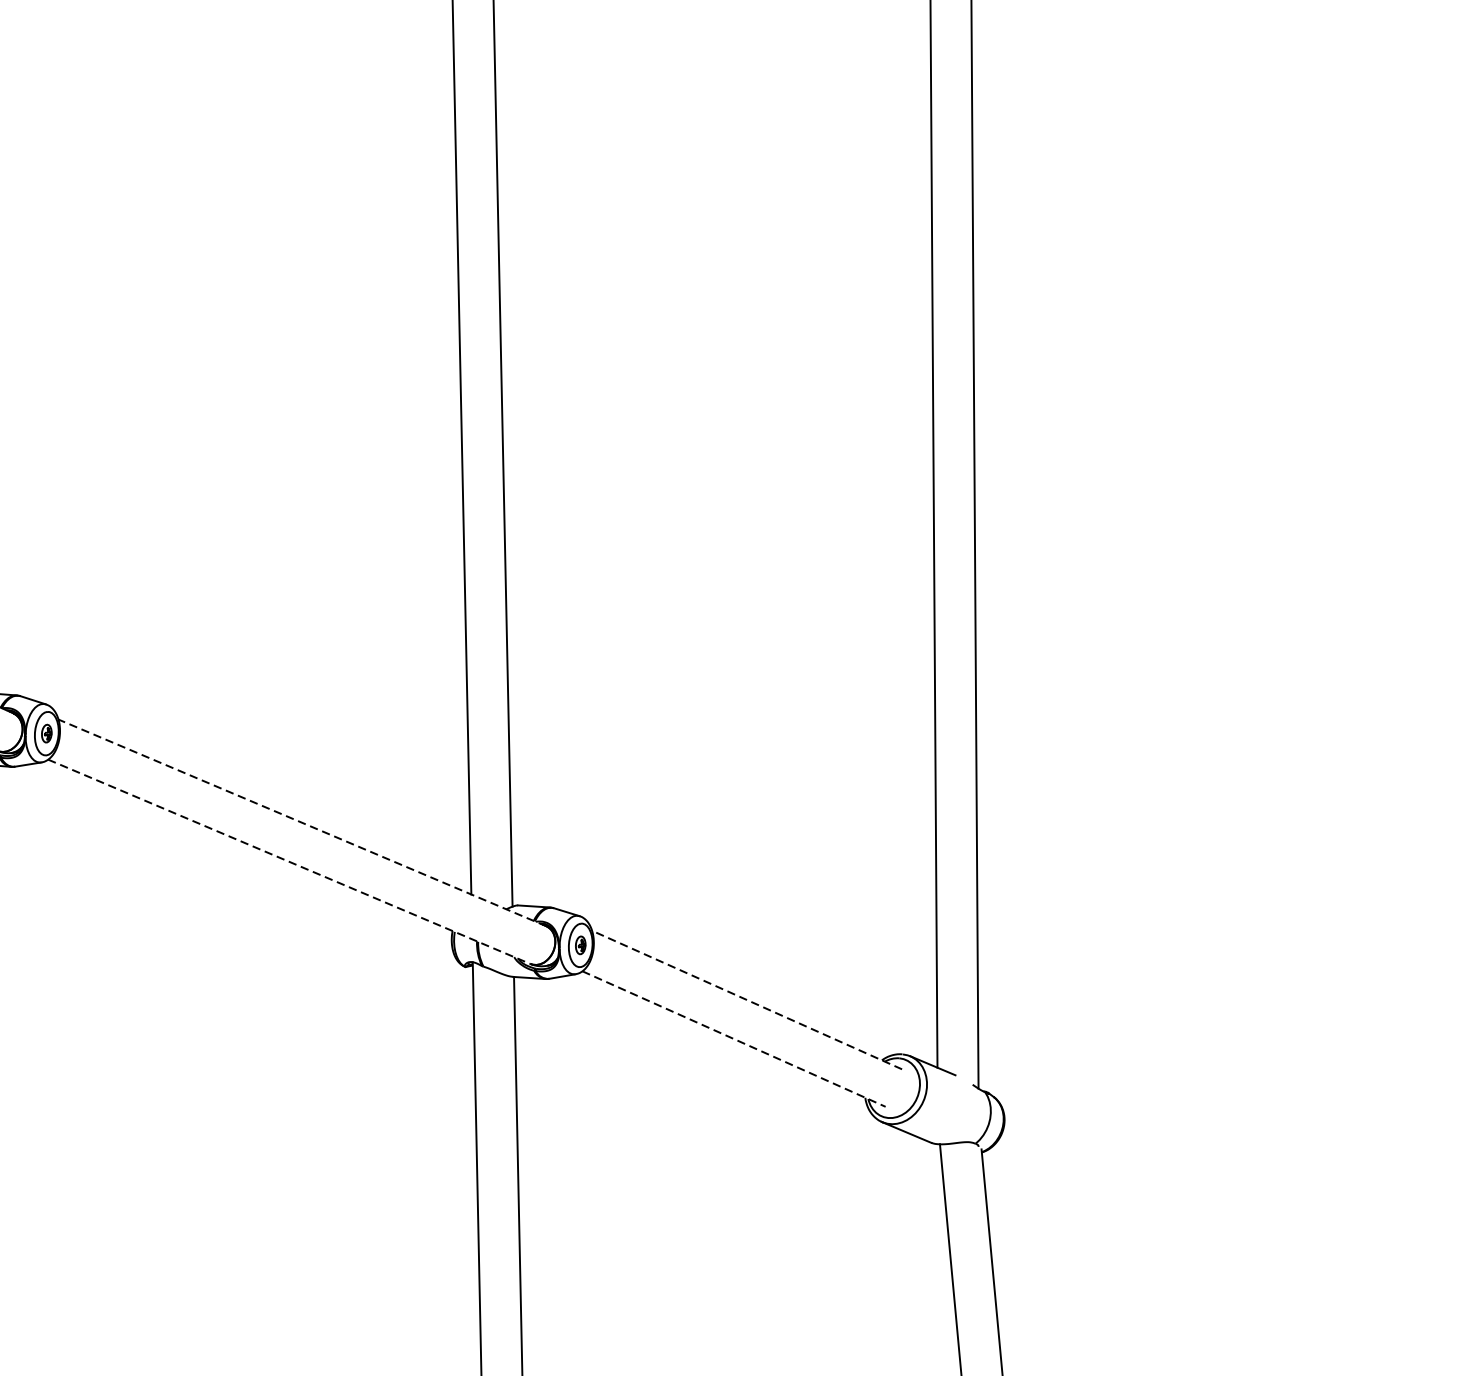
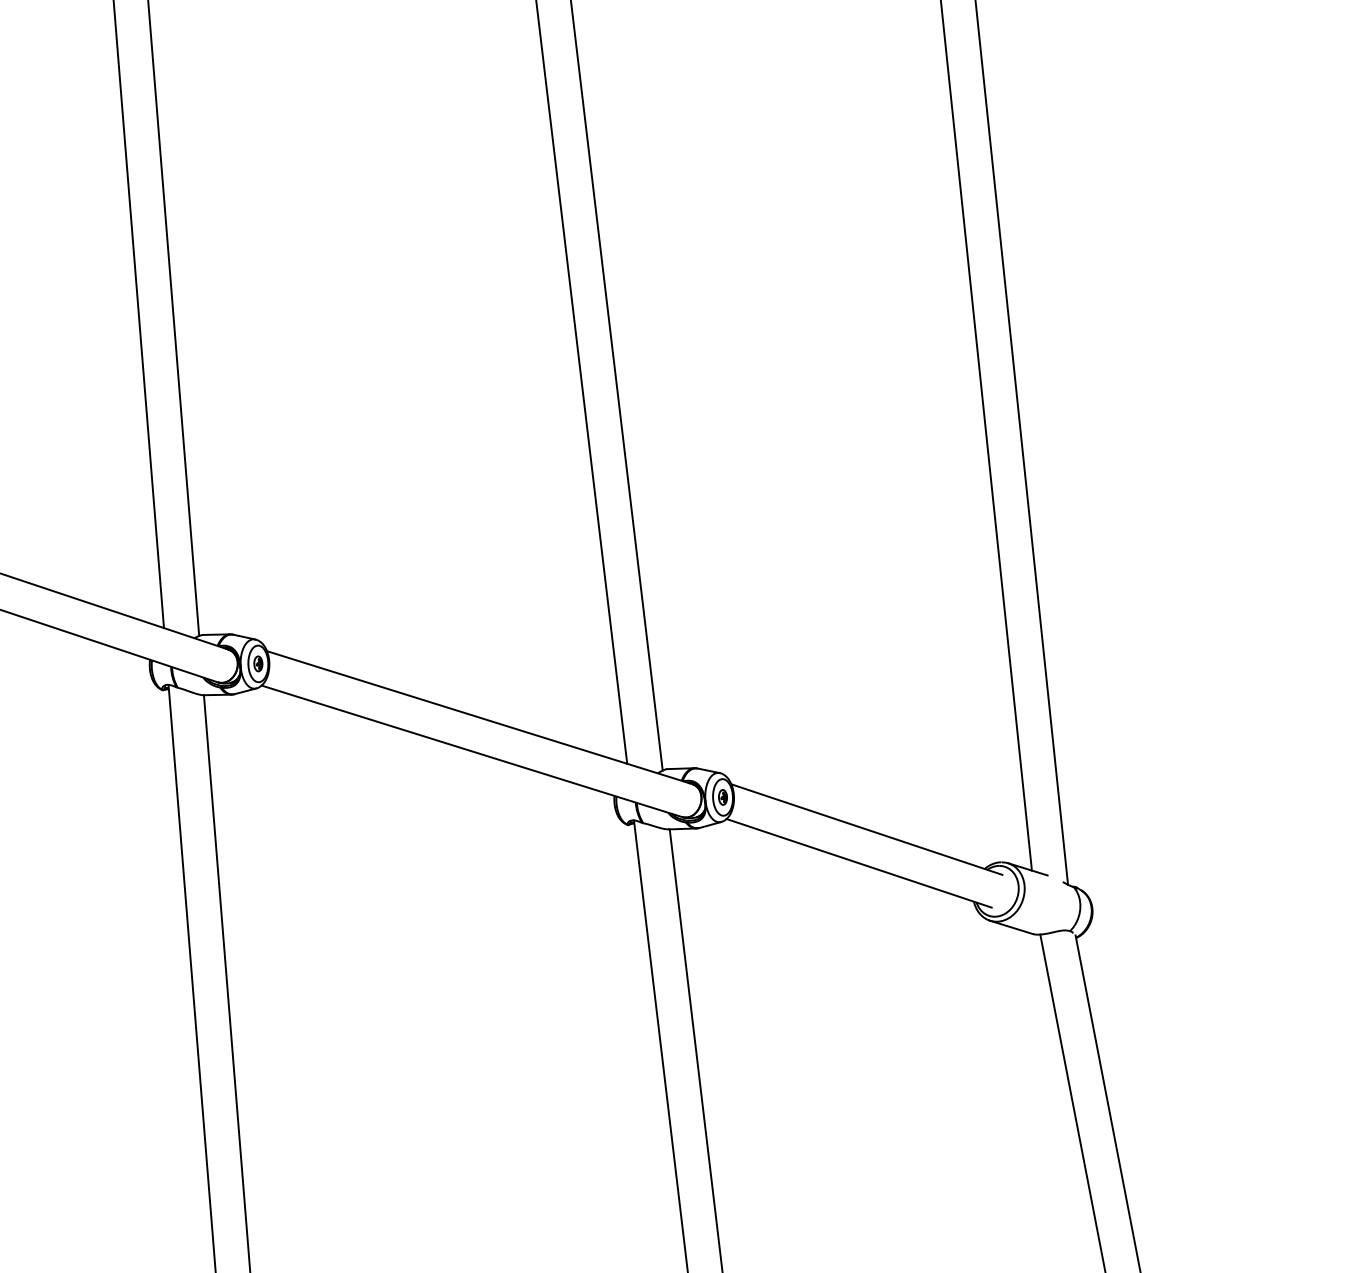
line: (302, 822) -> (479, 717), dashed -> solid
line: (289, 862) -> (472, 751), dashed -> solid
line: (746, 999) -> (866, 829), dashed -> solid
line: (734, 1039) -> (859, 863), dashed -> solid

